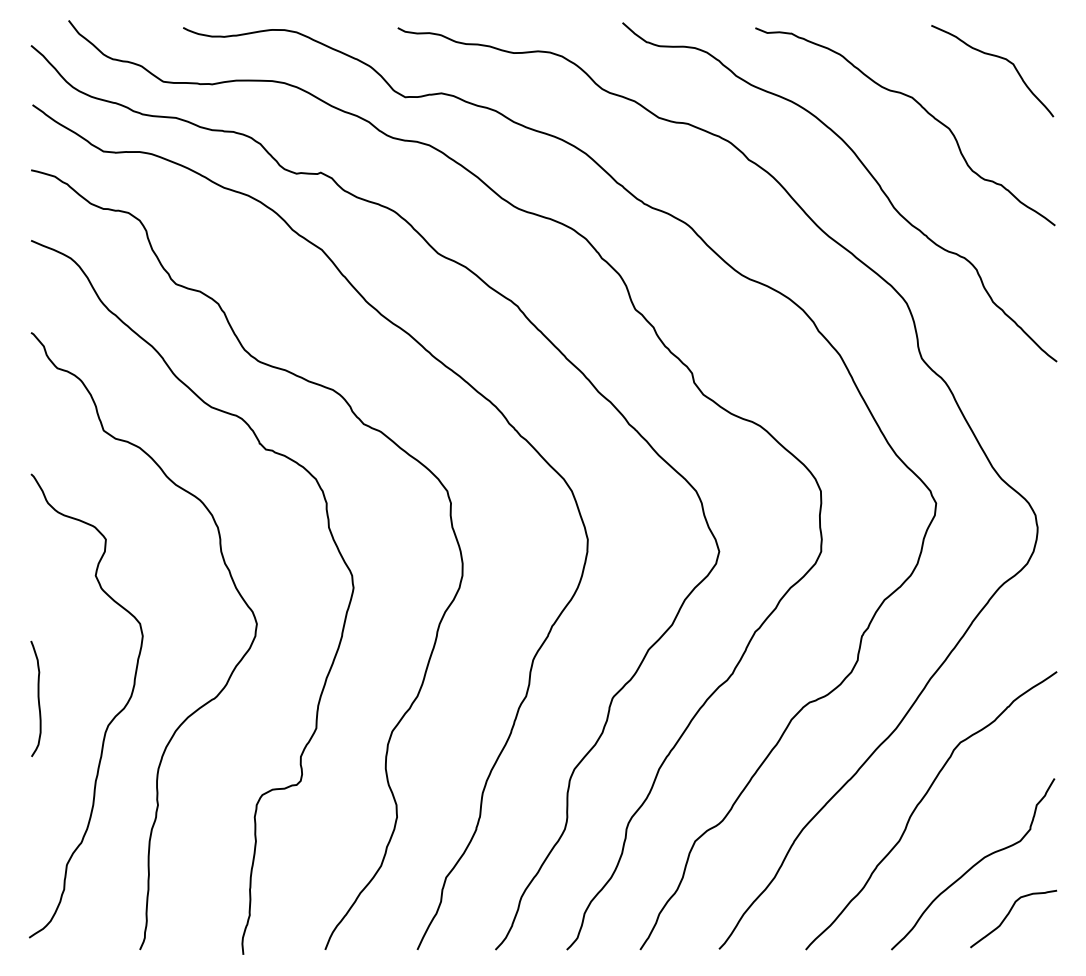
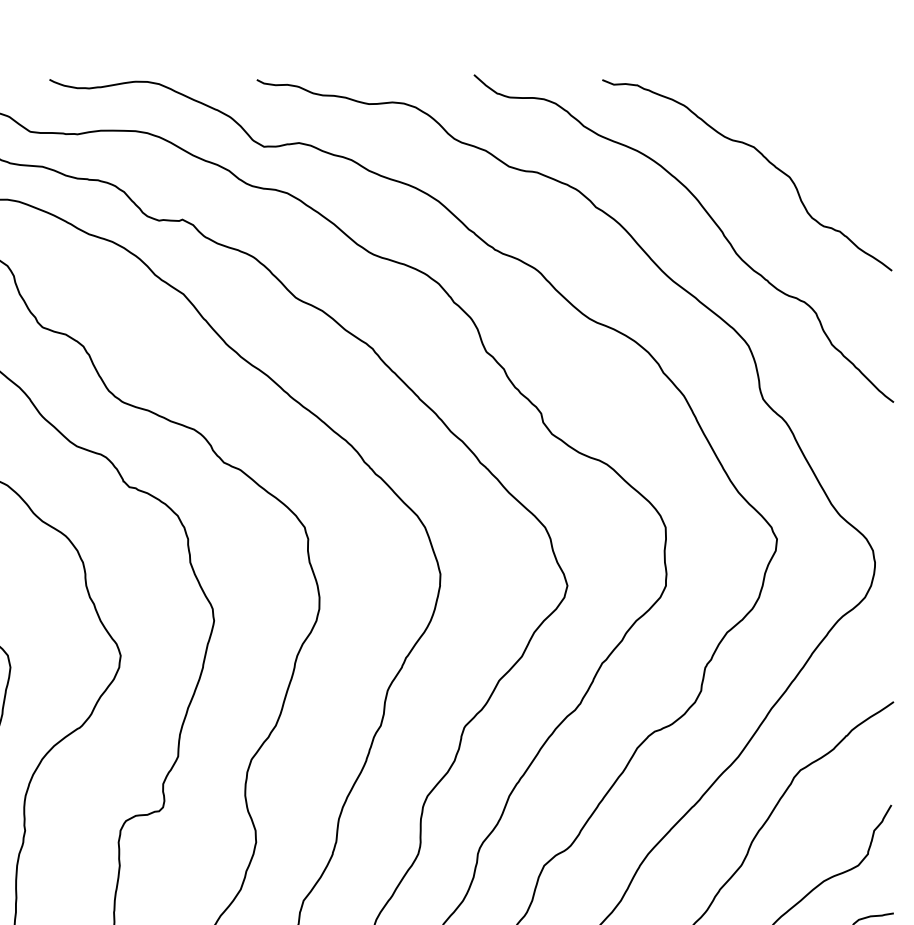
curve: (996, 57) -> (835, 108), removed

